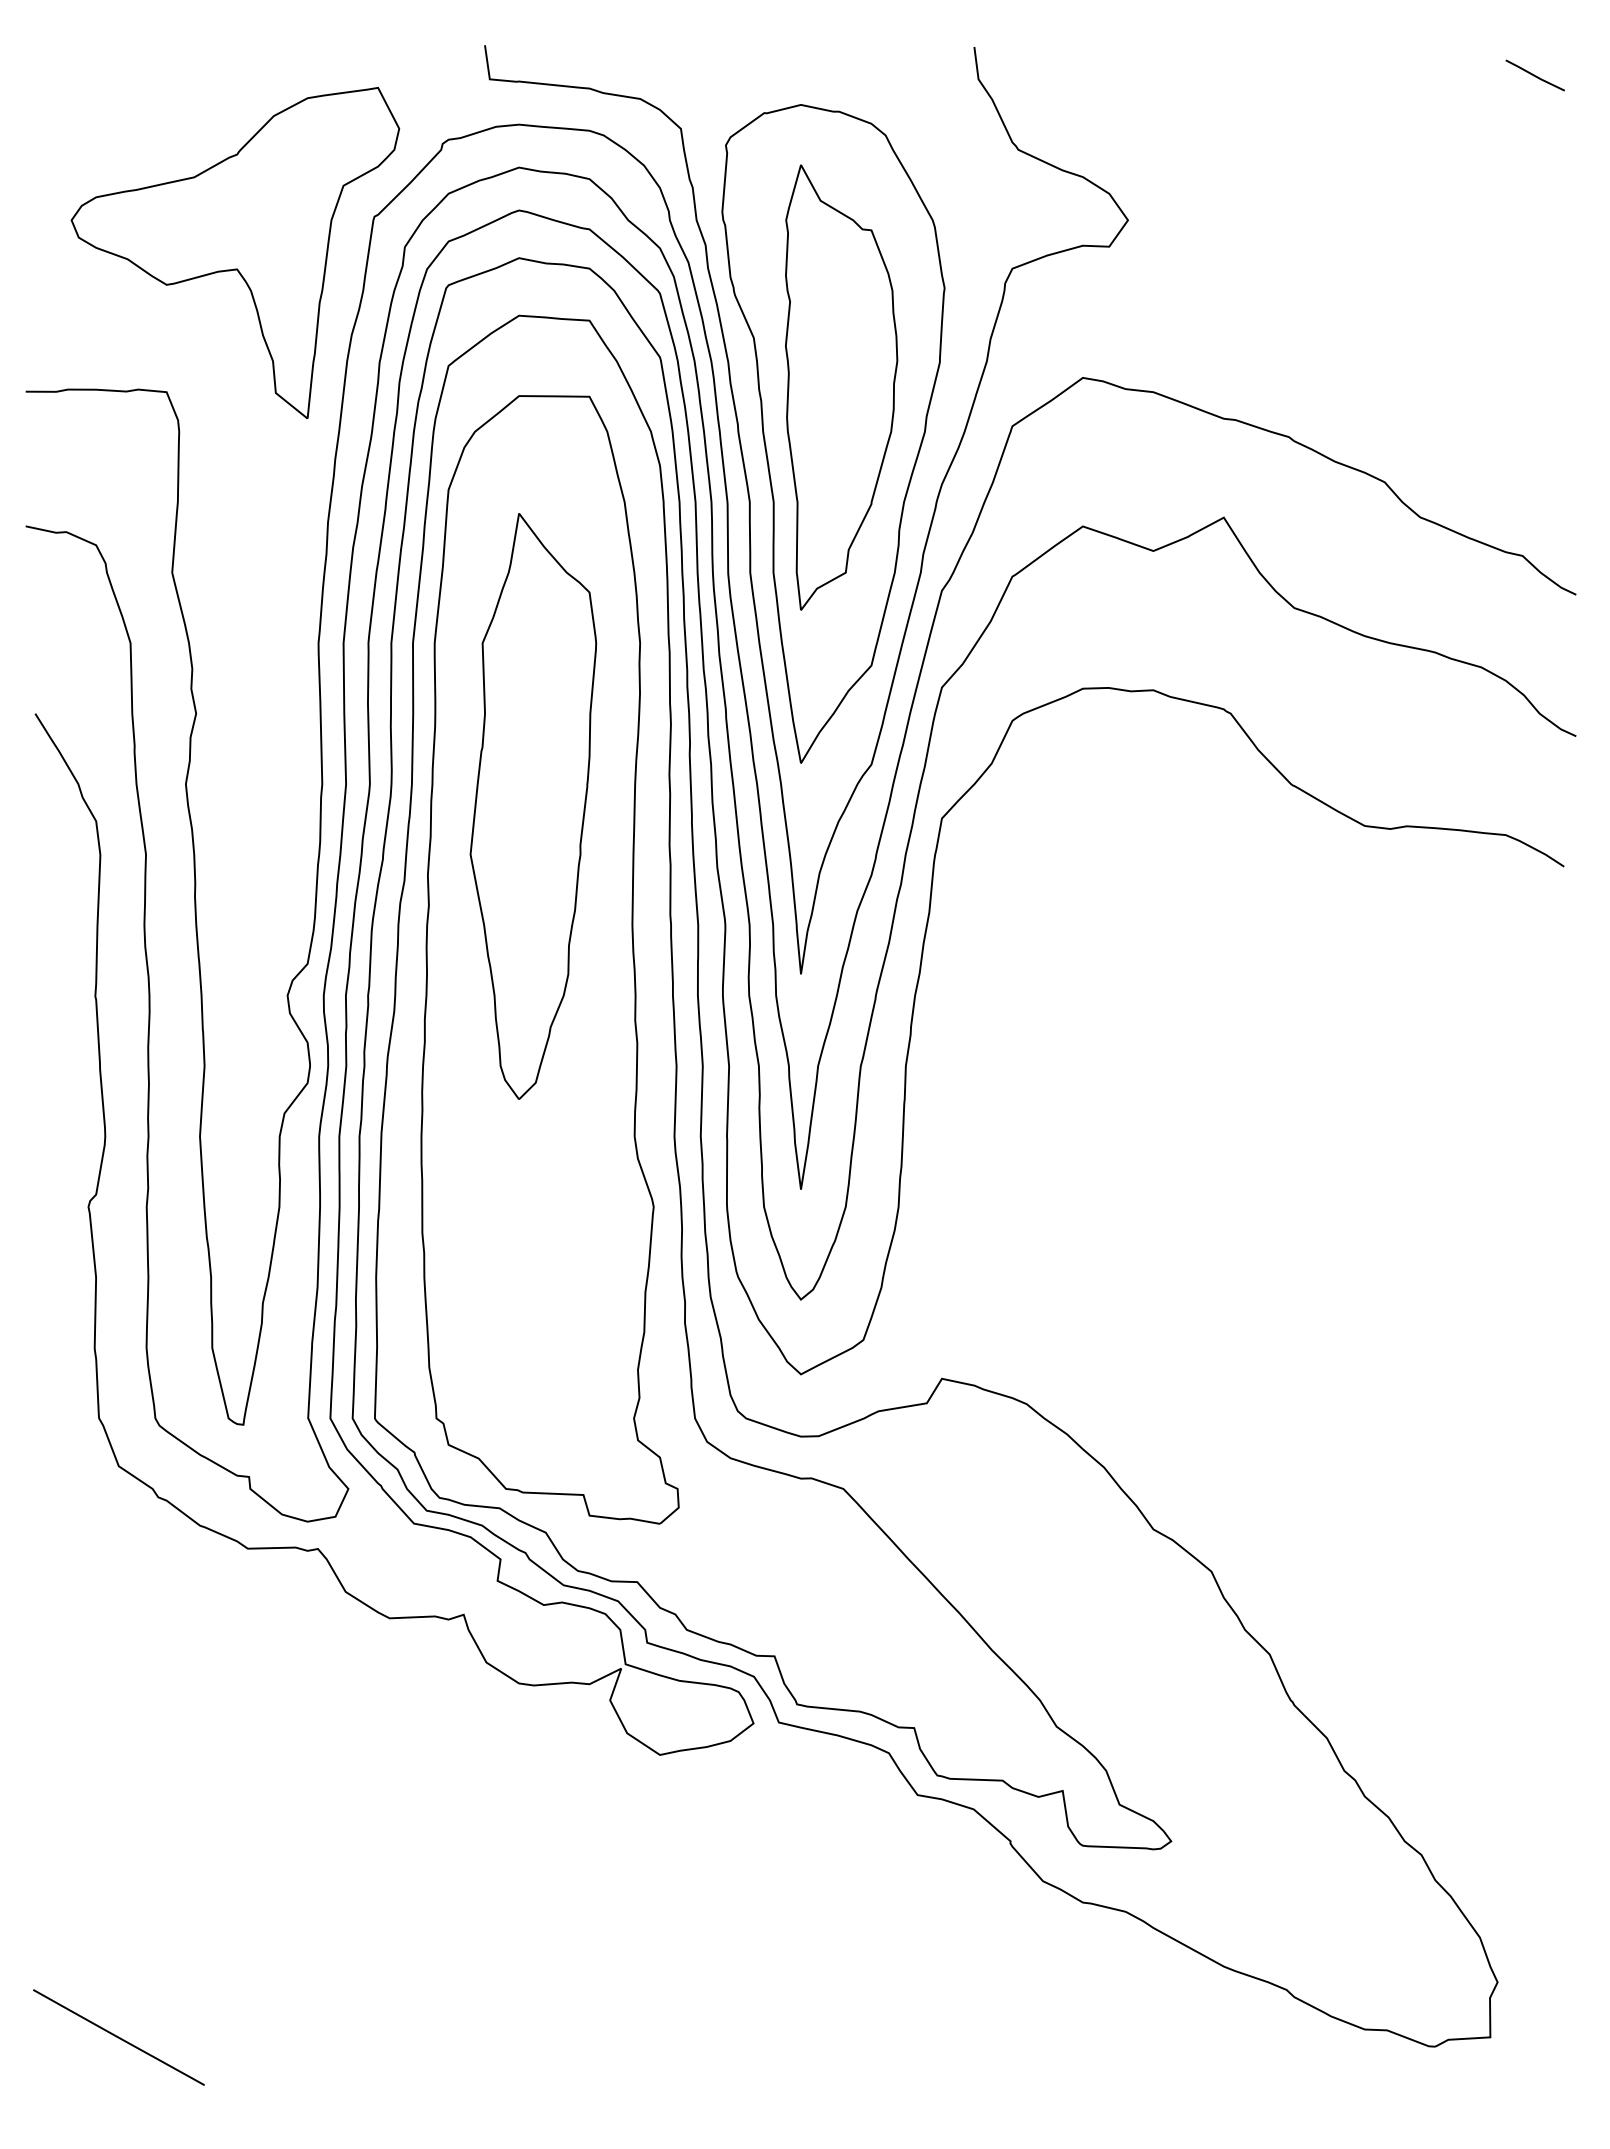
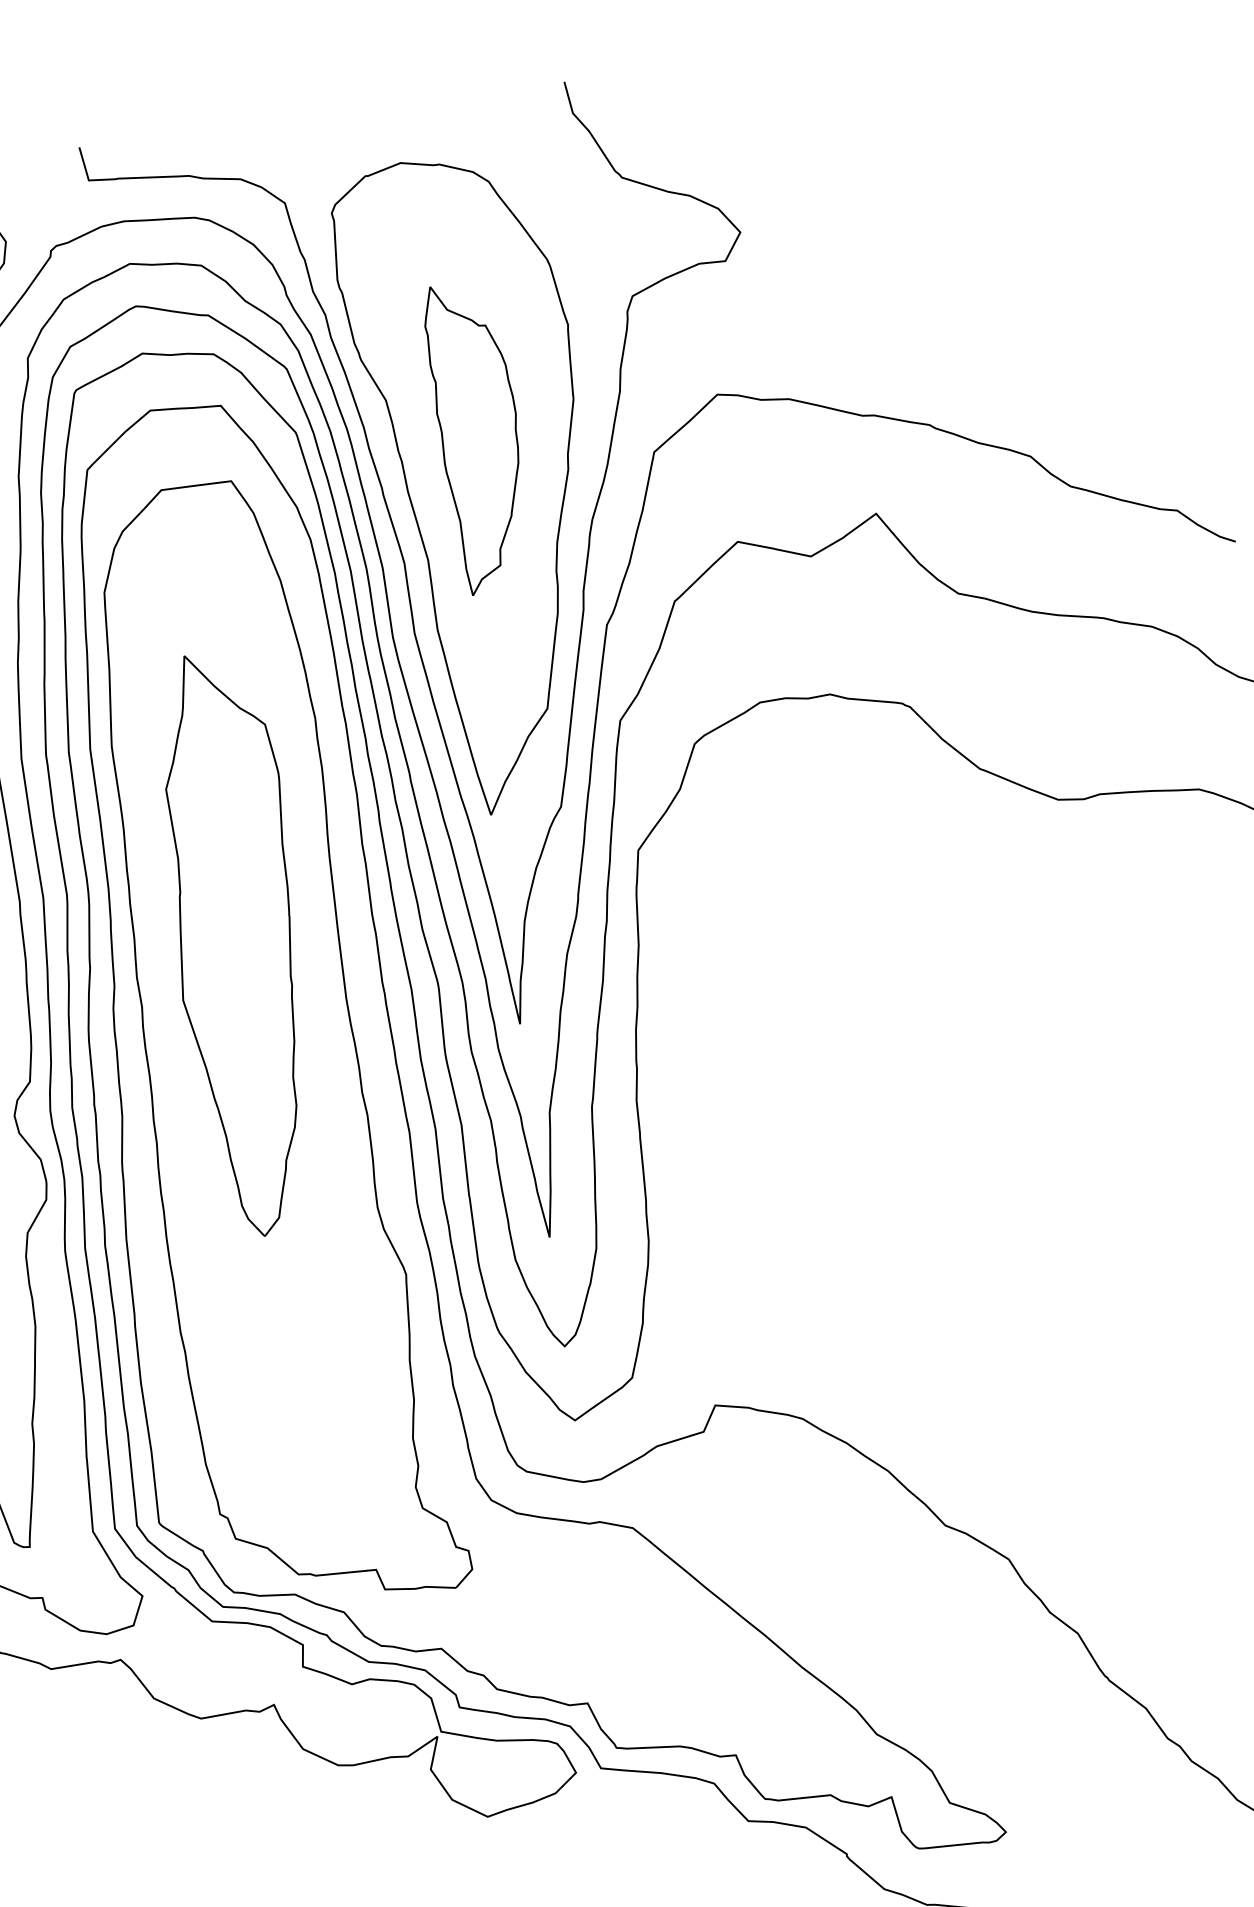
line: (1534, 75) -> (1123, 33), removed
part: (841, 387) -> (479, 437), size x0.7
part: (533, 806) -> (238, 944), moved

